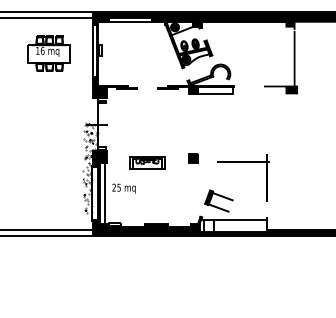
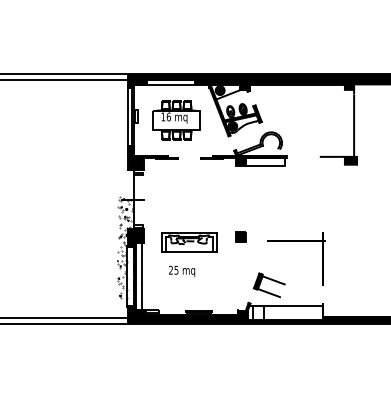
part: (49, 54) -> (176, 120), moved
part: (147, 162) -> (189, 242), size x1.43
text: (124, 187) -> (182, 270), moved

